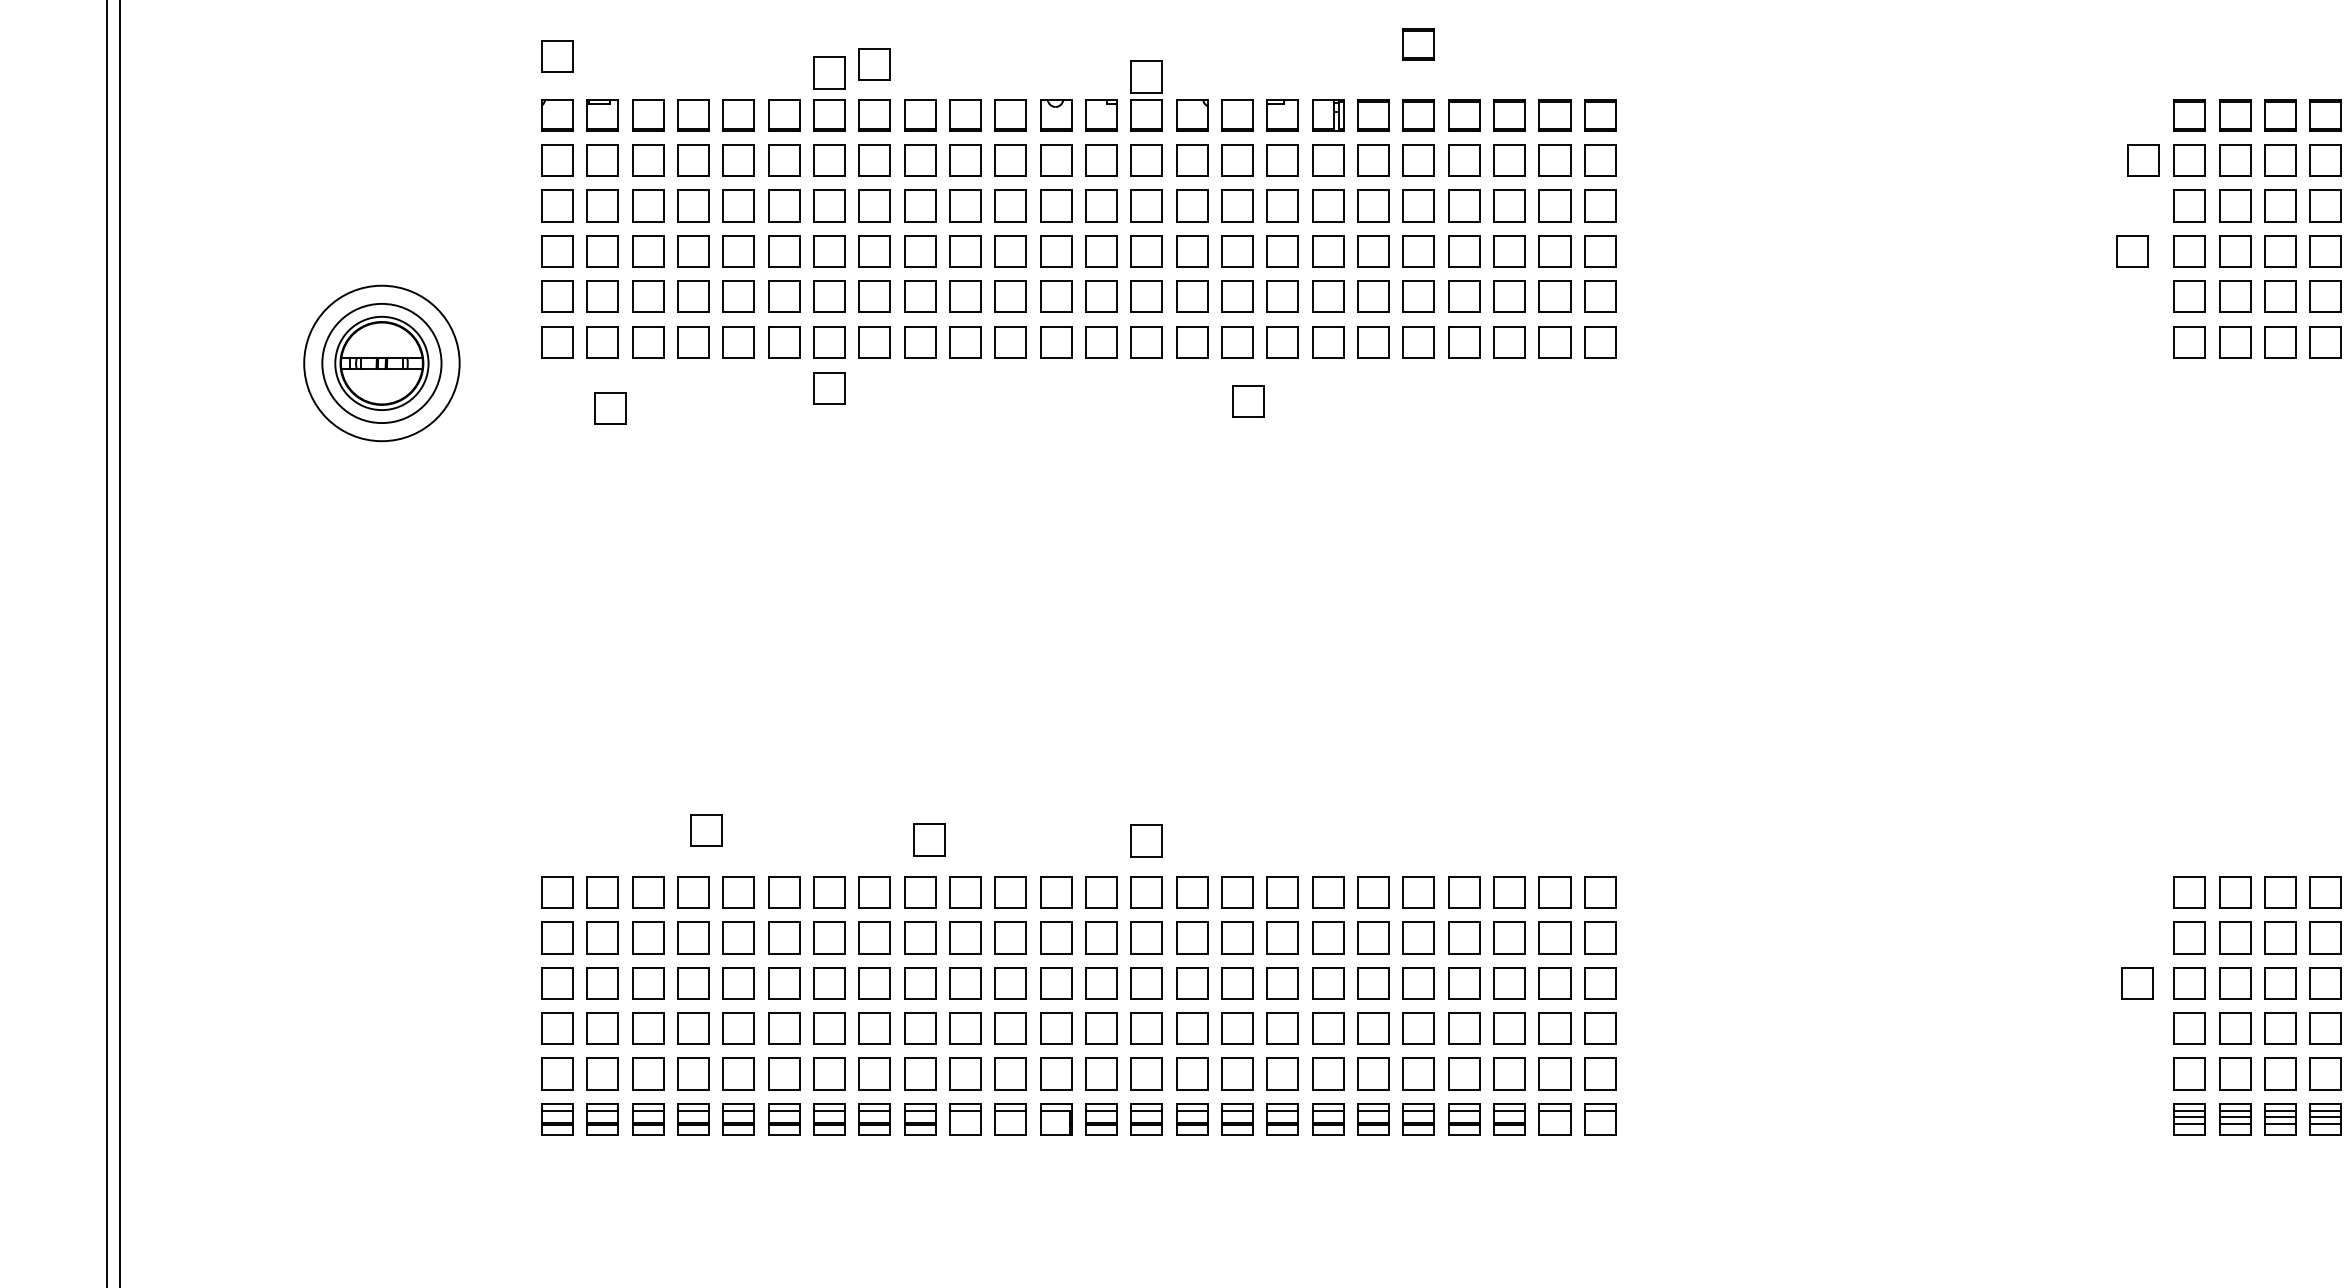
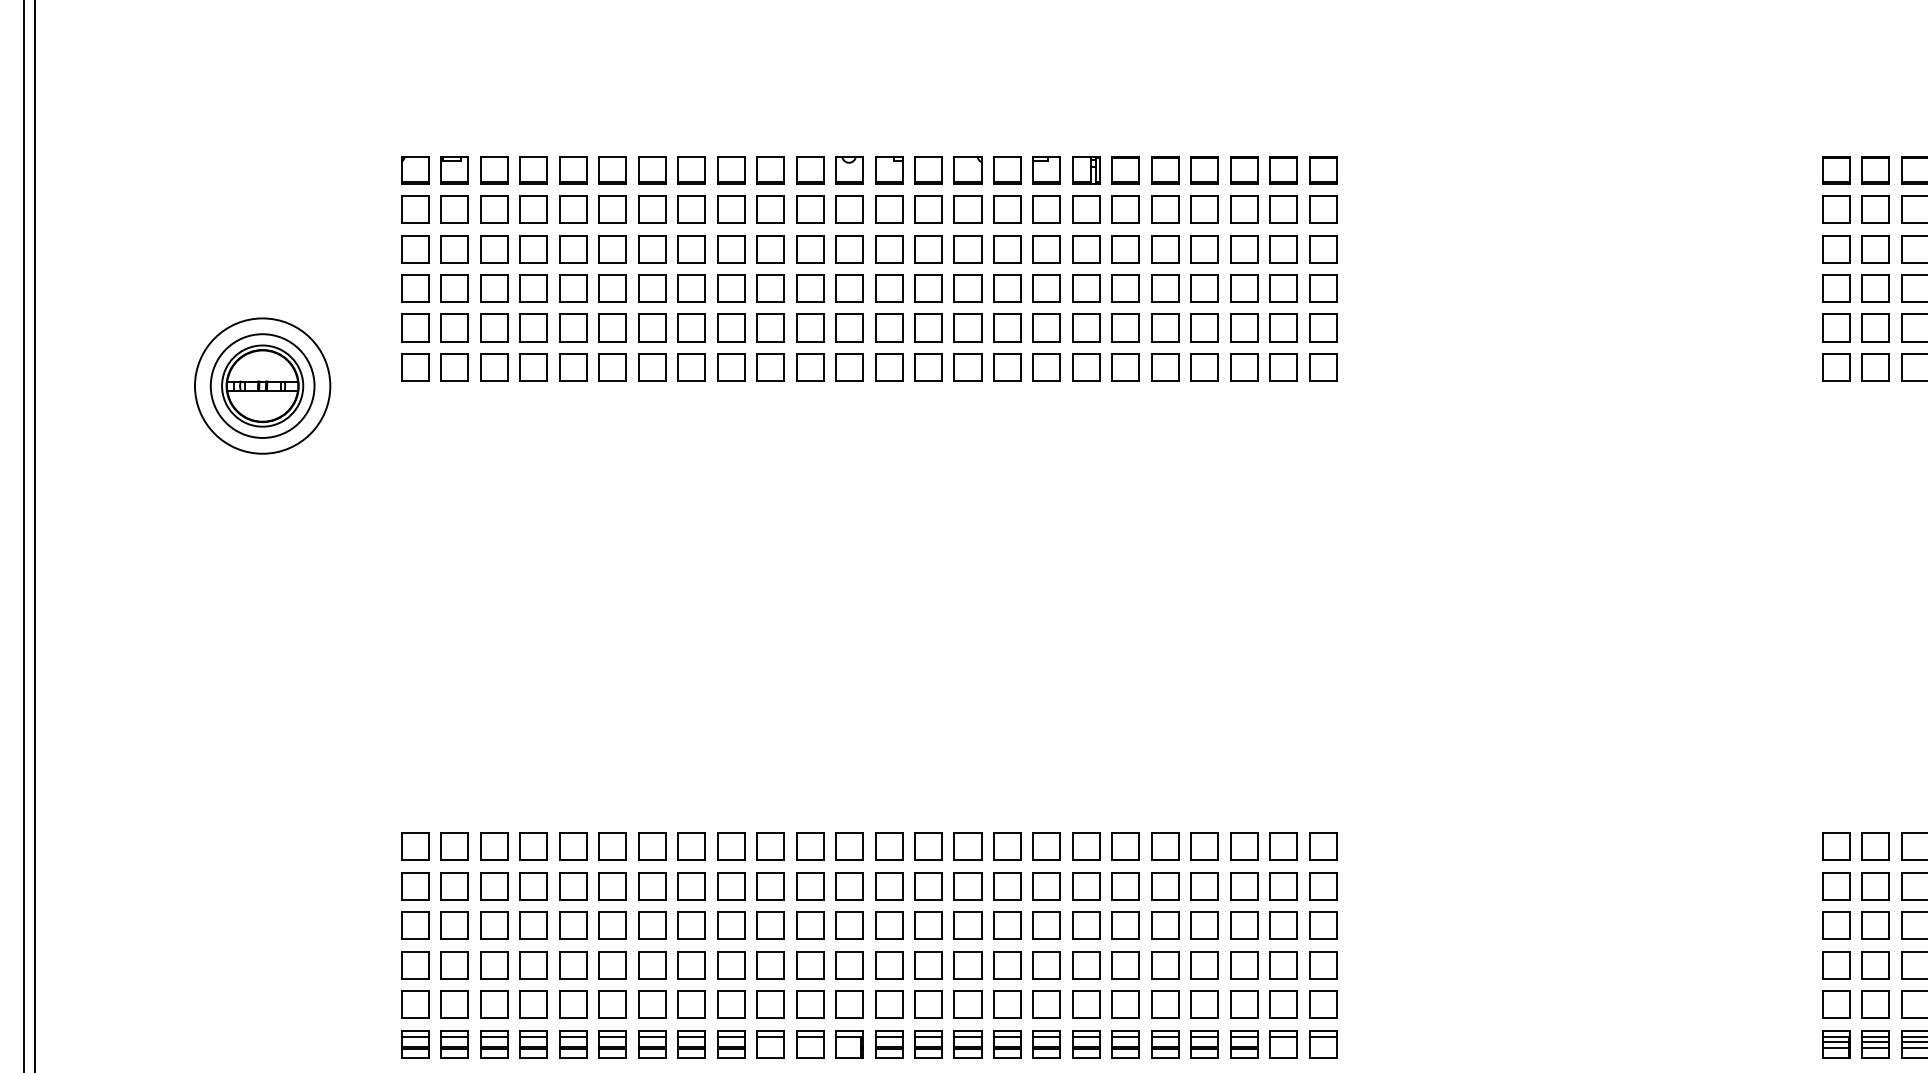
part: (1418, 44) -> (1164, 108), removed
part: (557, 56) -> (415, 118), removed
part: (874, 64) -> (691, 125), removed
part: (829, 72) -> (652, 132), removed
part: (1146, 76) -> (928, 136), removed
part: (2143, 160) -> (1796, 209), removed
part: (2132, 251) -> (1786, 288), removed
part: (829, 388) -> (652, 407), removed
part: (1248, 401) -> (1017, 419), removed
part: (610, 408) -> (461, 425), removed
part: (706, 830) -> (545, 792), removed
part: (929, 839) -> (739, 800), removed
part: (1146, 840) -> (928, 801), removed
part: (2137, 983) -> (1790, 925), removed

